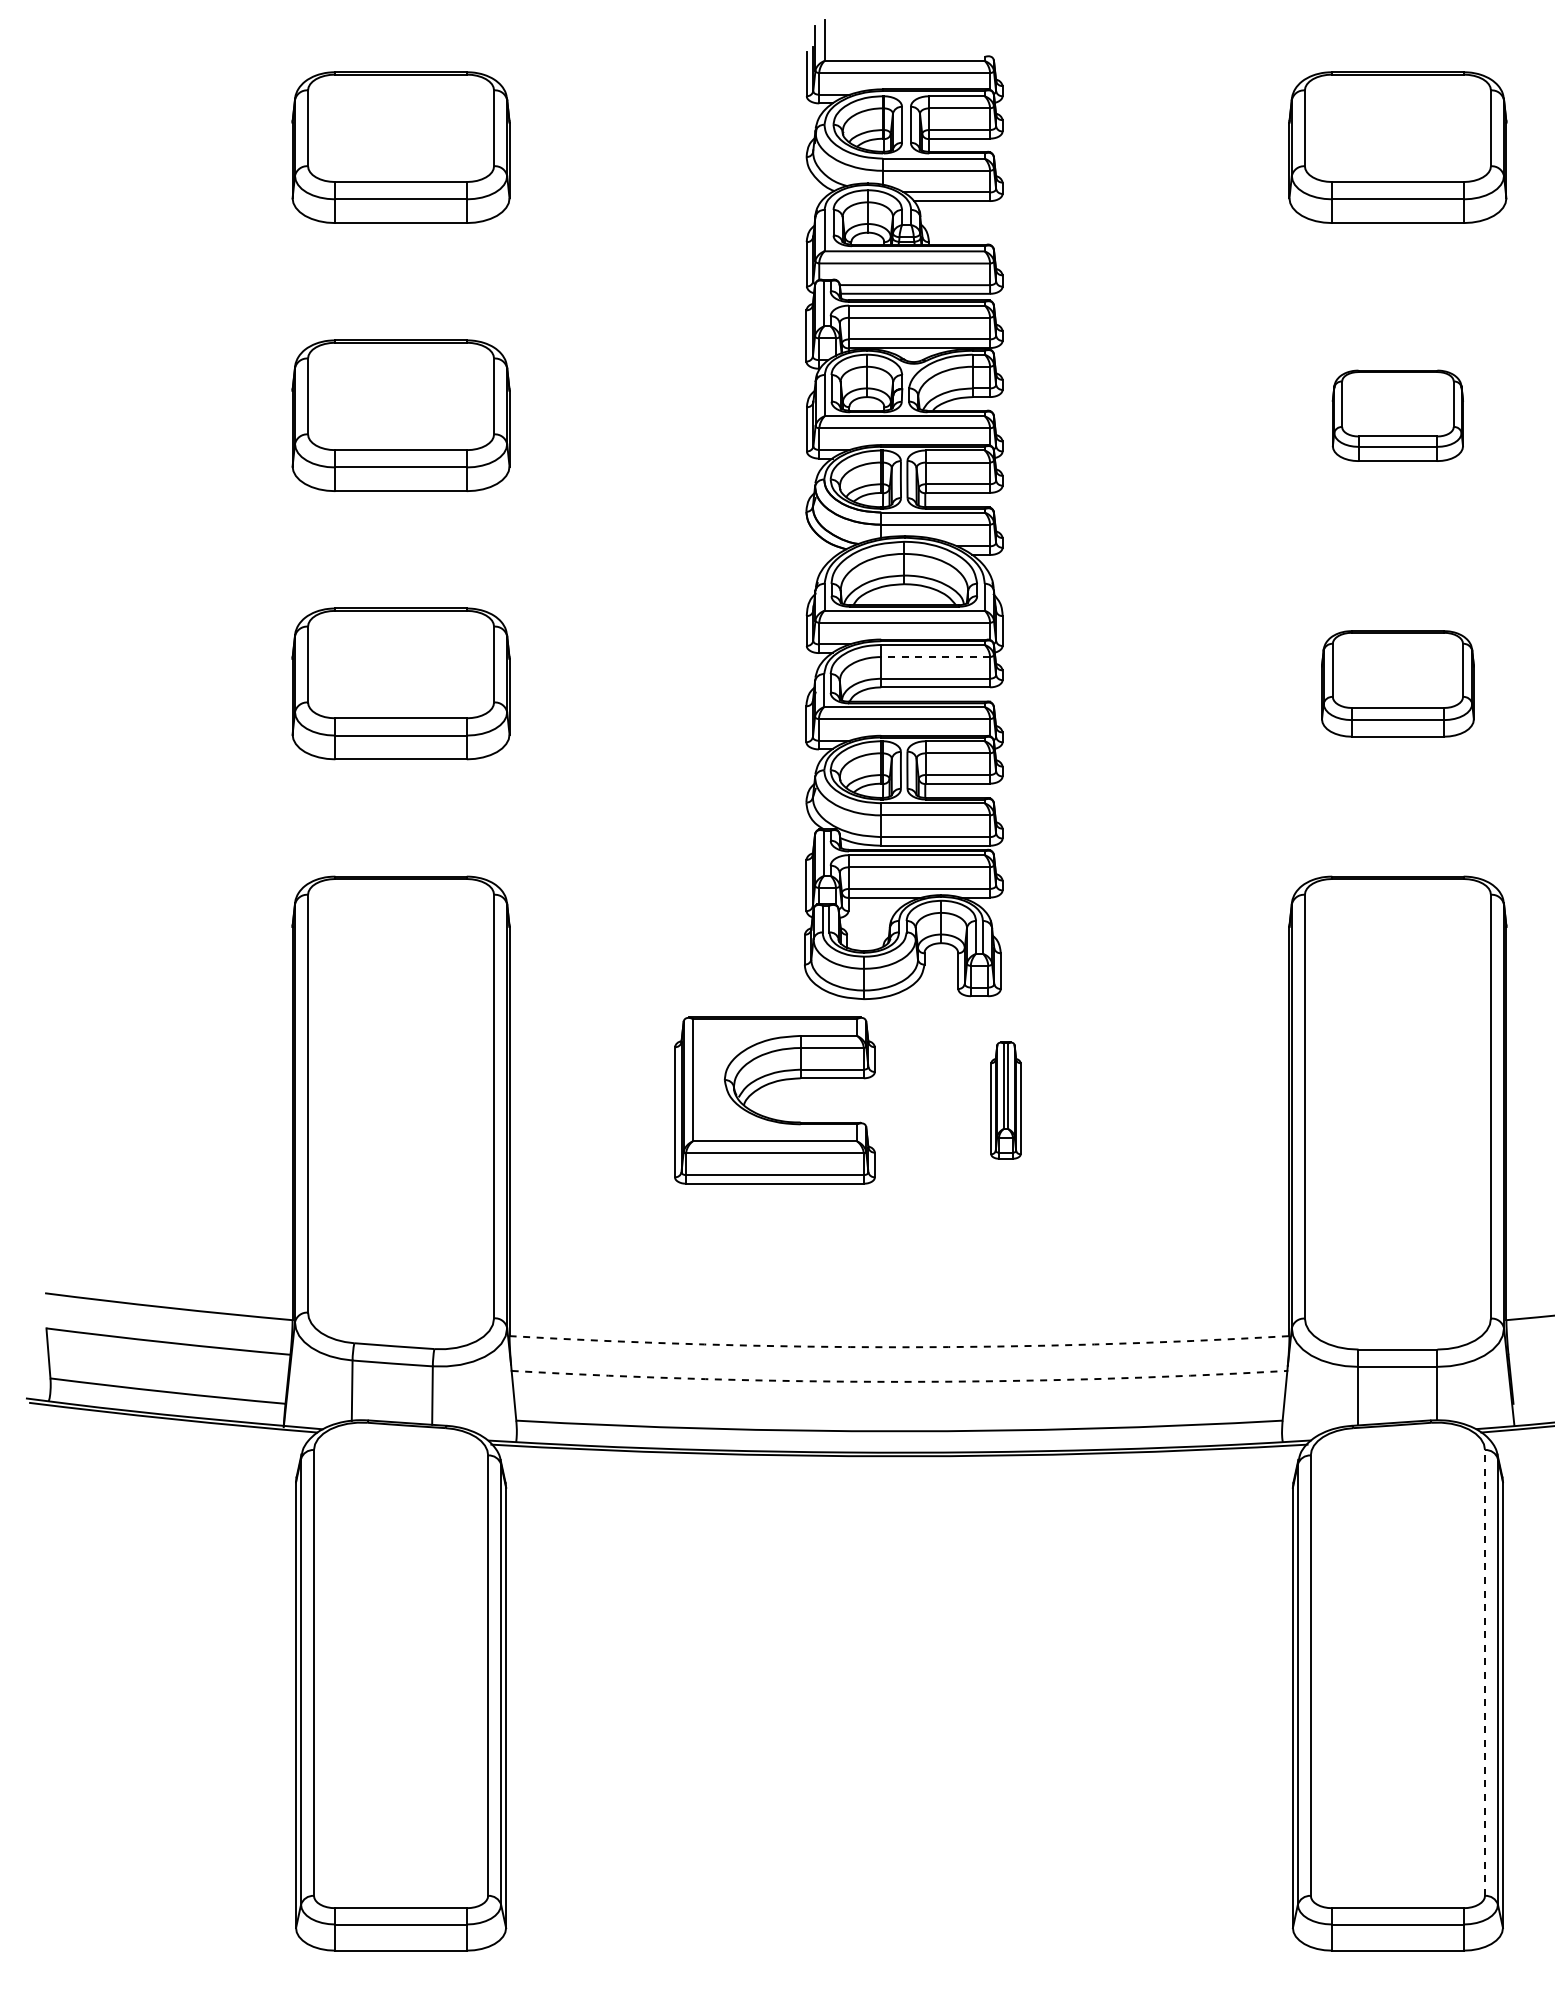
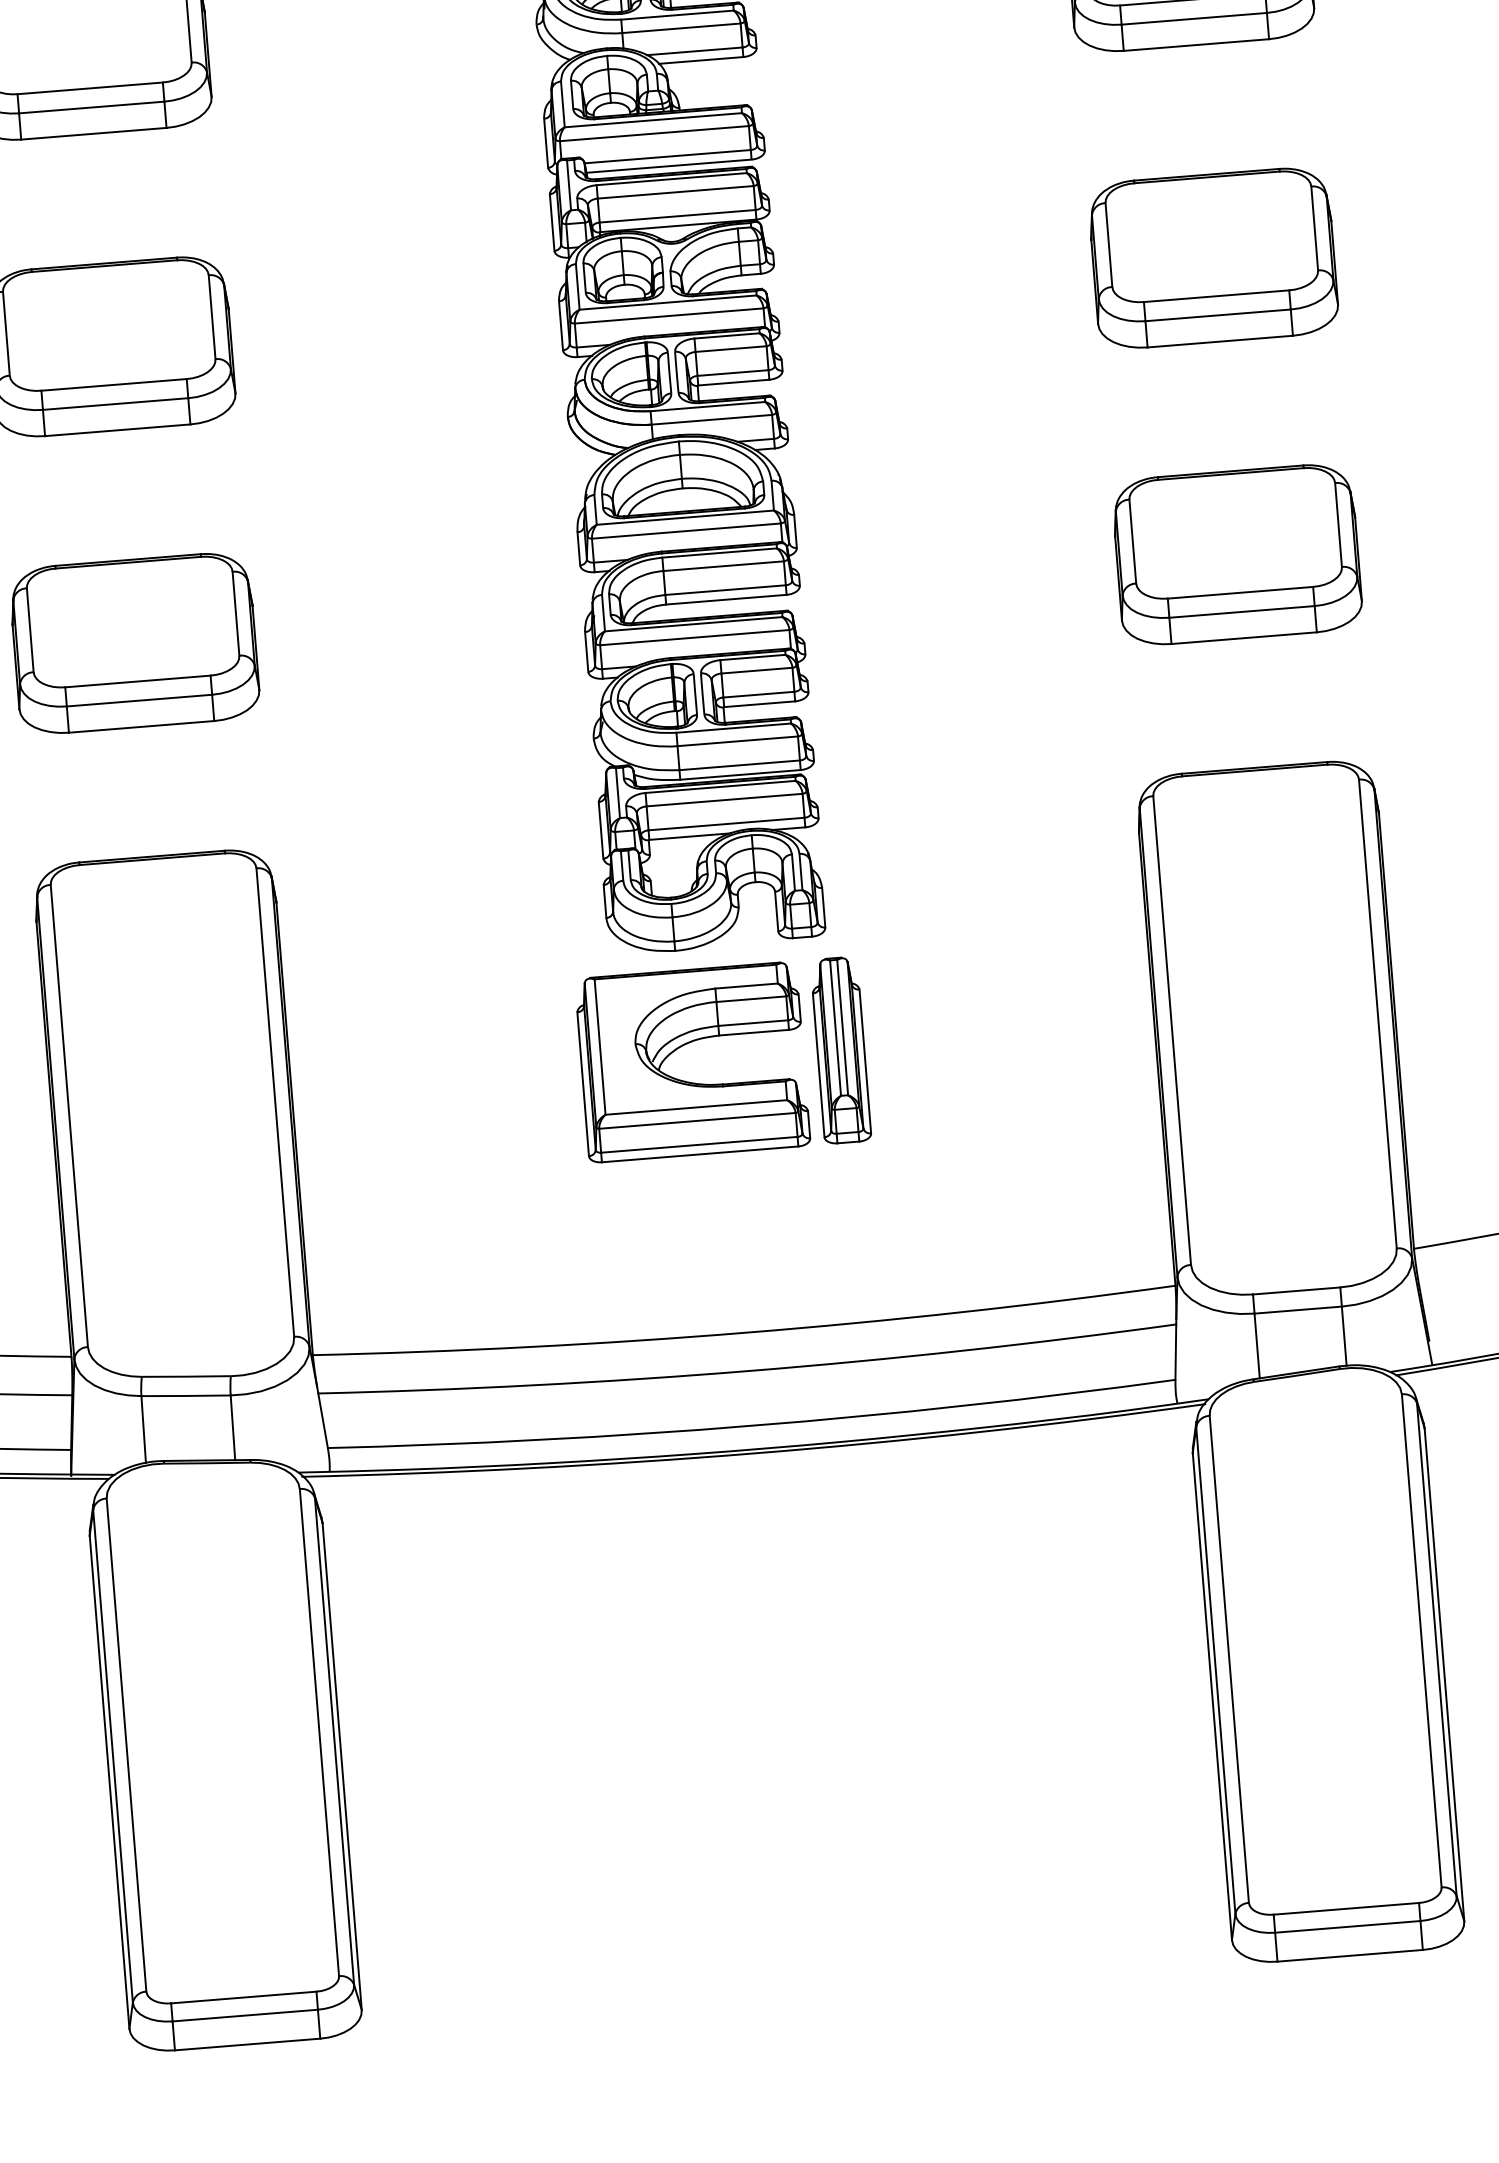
part: (1397, 415) -> (1213, 257), size x1.67
line: (935, 657) -> (723, 566), dashed -> solid
part: (1397, 683) -> (1236, 554), size x1.43
part: (770, 1084) -> (686, 1045), moved
part: (1005, 1100) -> (840, 1050), size x1.43
arc: (899, 1347) -> (745, 1333), dashed -> solid
arc: (899, 1381) -> (748, 1370), dashed -> solid
line: (1485, 1672) -> (1422, 1640), dashed -> solid

